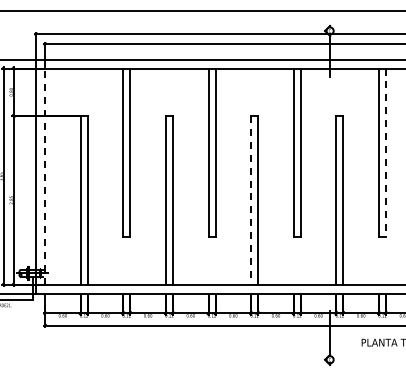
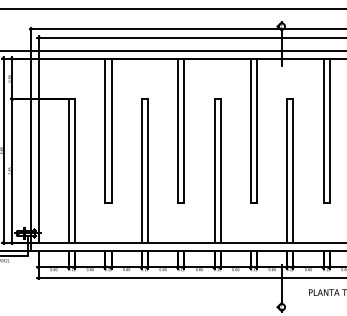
line: (386, 153) -> (330, 131), dashed -> solid
line: (45, 176) -> (39, 150), dashed -> solid
line: (251, 200) -> (214, 171), dashed -> solid

